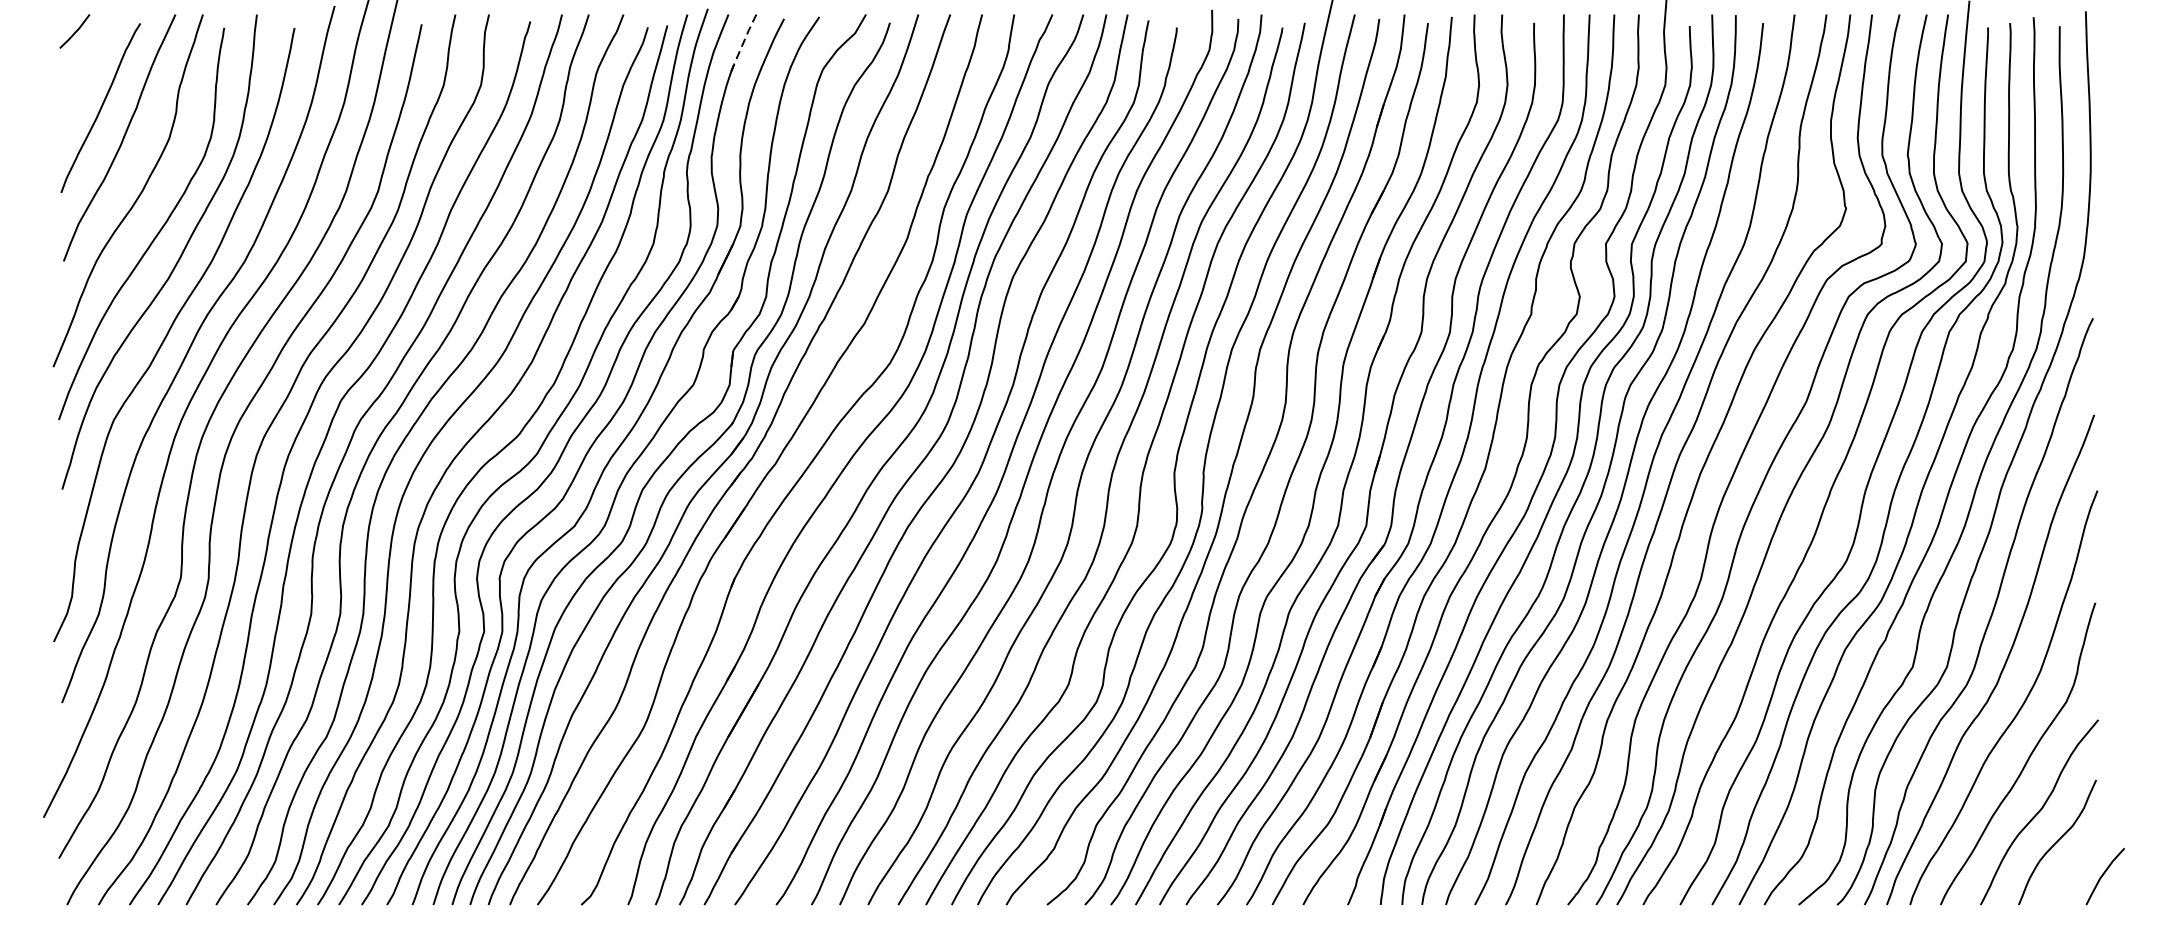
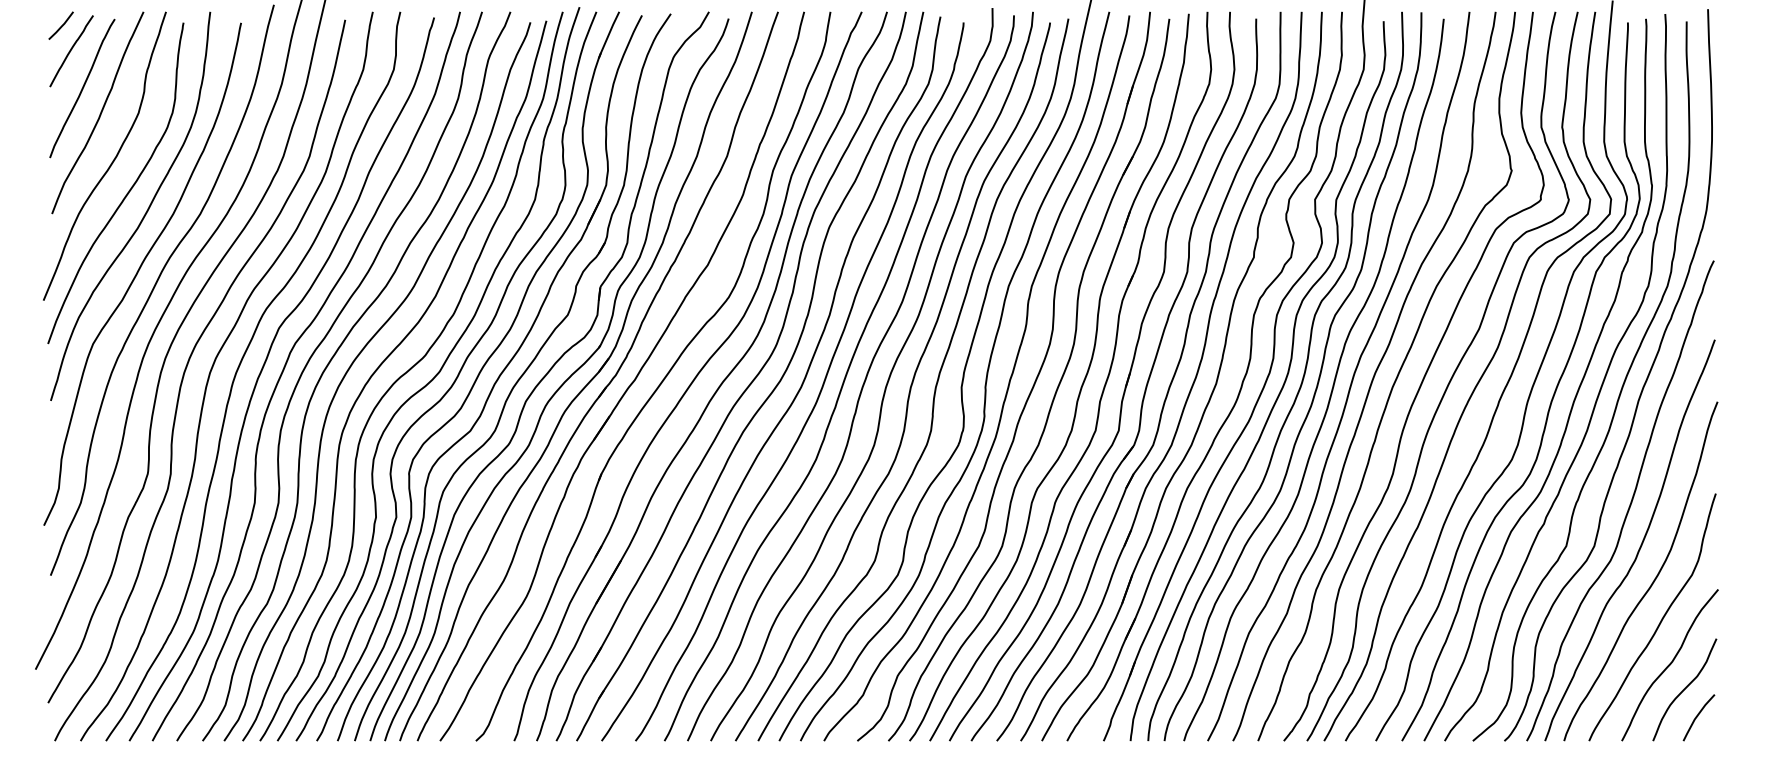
line: (743, 42) -> (608, 34), dashed -> solid
curve: (87, 62) -> (71, 51), added
line: (2104, 874) -> (1698, 716), moved

